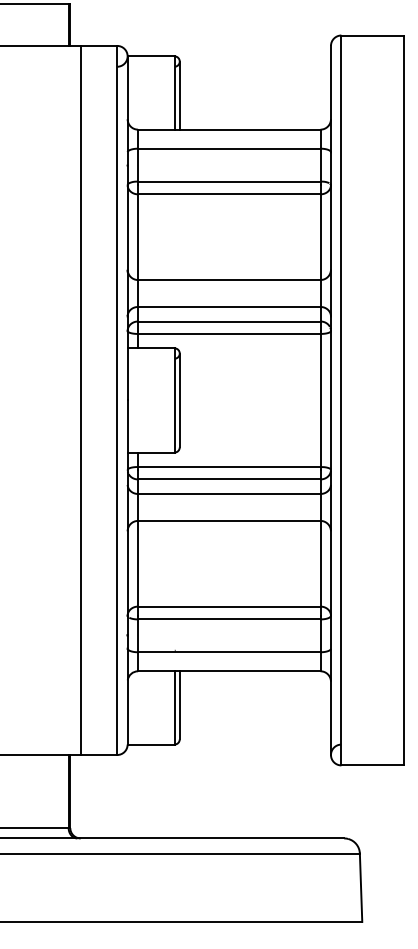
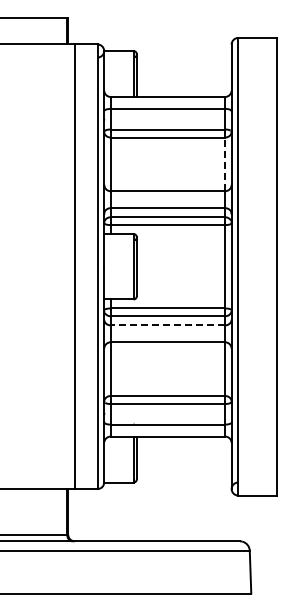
line: (321, 237) -> (225, 164), solid -> dashed
line: (228, 494) -> (167, 325), solid -> dashed

